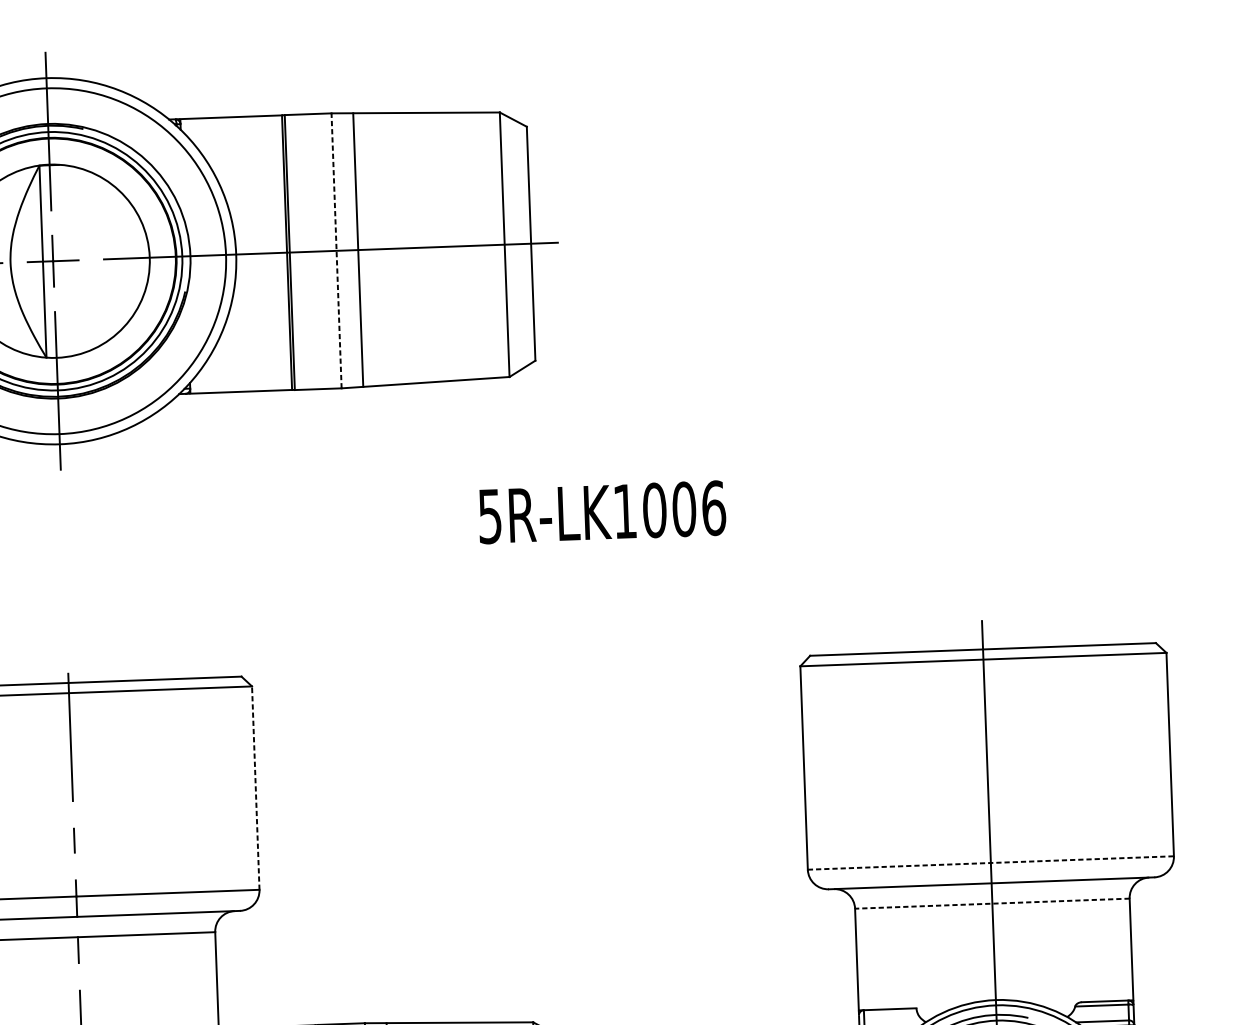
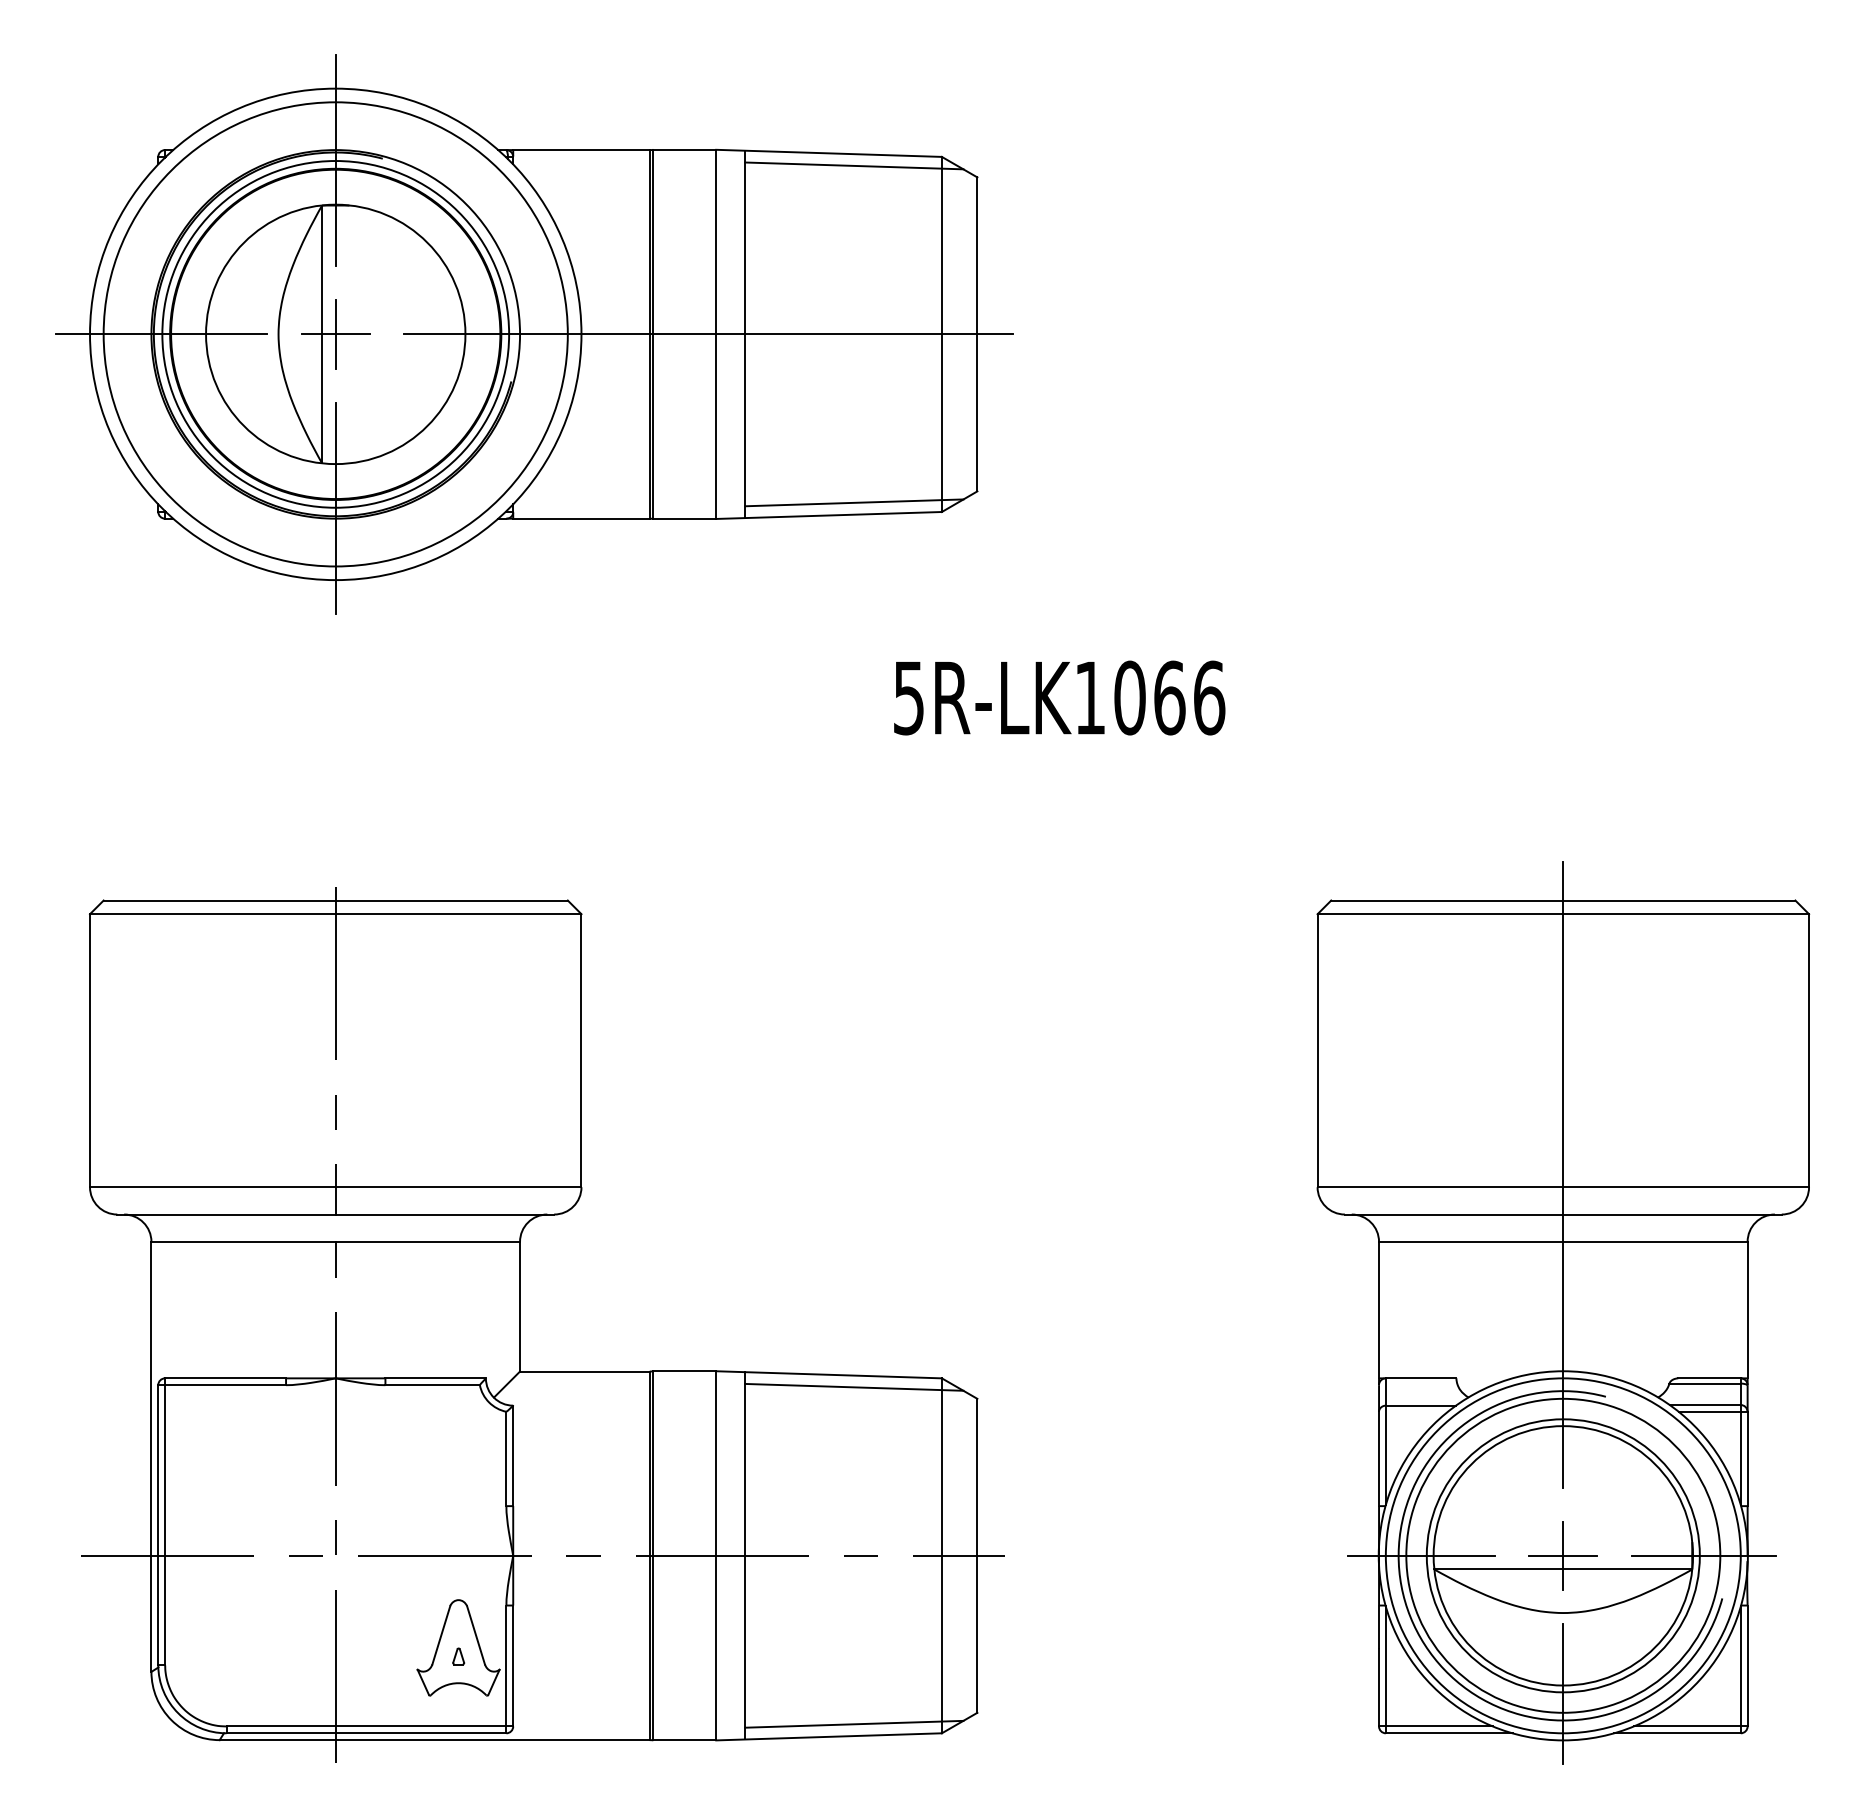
line: (434, 121) -> (854, 165), added
line: (336, 250) -> (716, 334), dashed -> solid
line: (444, 372) -> (854, 502), added
text: (684, 508) -> (1169, 697), 5R-LK1006 -> 5R-LK1066
line: (255, 787) -> (581, 1050), dashed -> solid
line: (991, 863) -> (1563, 1187), dashed -> solid
line: (991, 903) -> (1562, 1241), dashed -> solid

